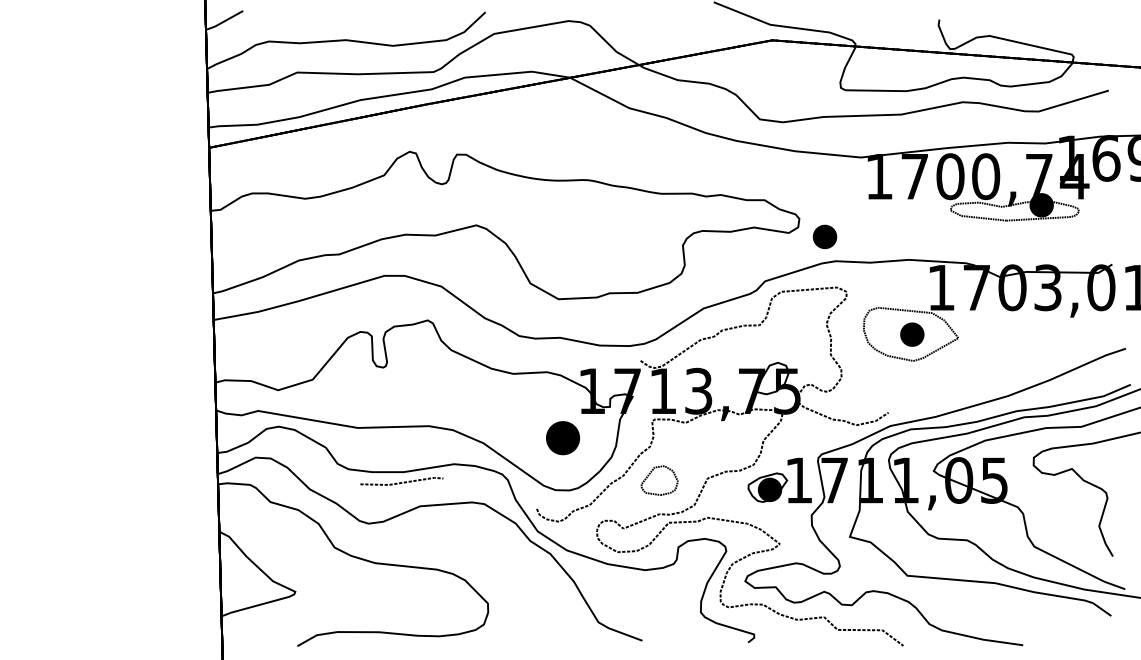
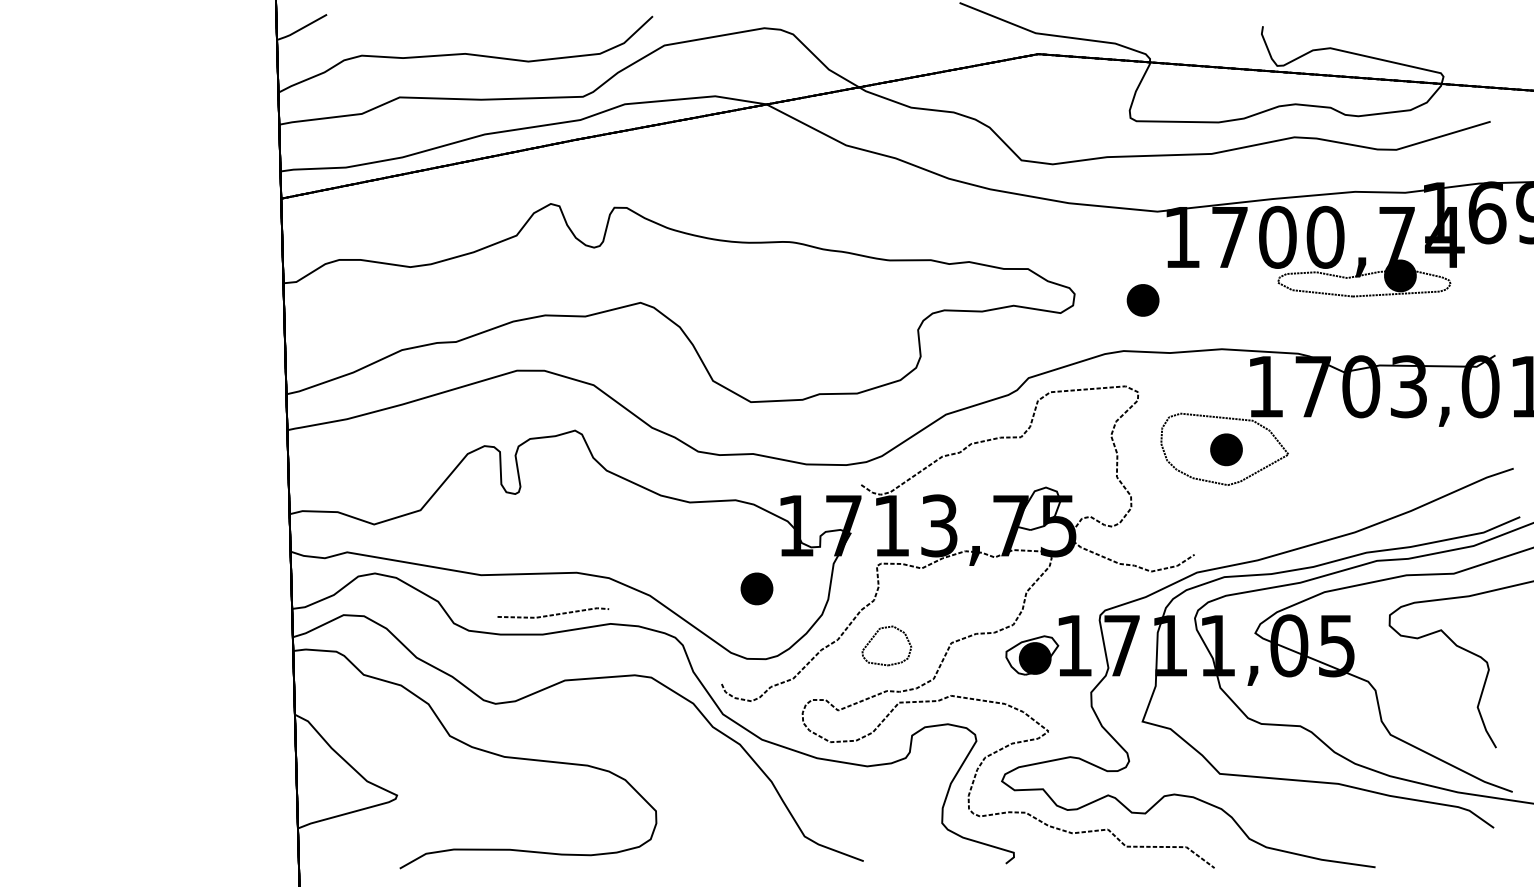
part: (824, 237) -> (1142, 300), moved
part: (562, 437) -> (756, 588), size x0.71
line: (402, 482) -> (553, 614), moved

